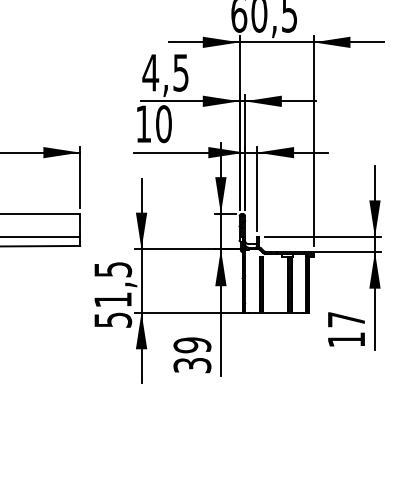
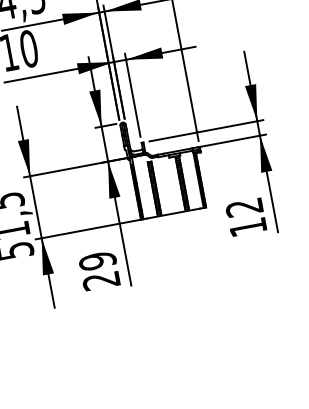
text: (345, 319) -> (243, 207), 17 -> 12
text: (192, 365) -> (101, 280), 39 -> 29

